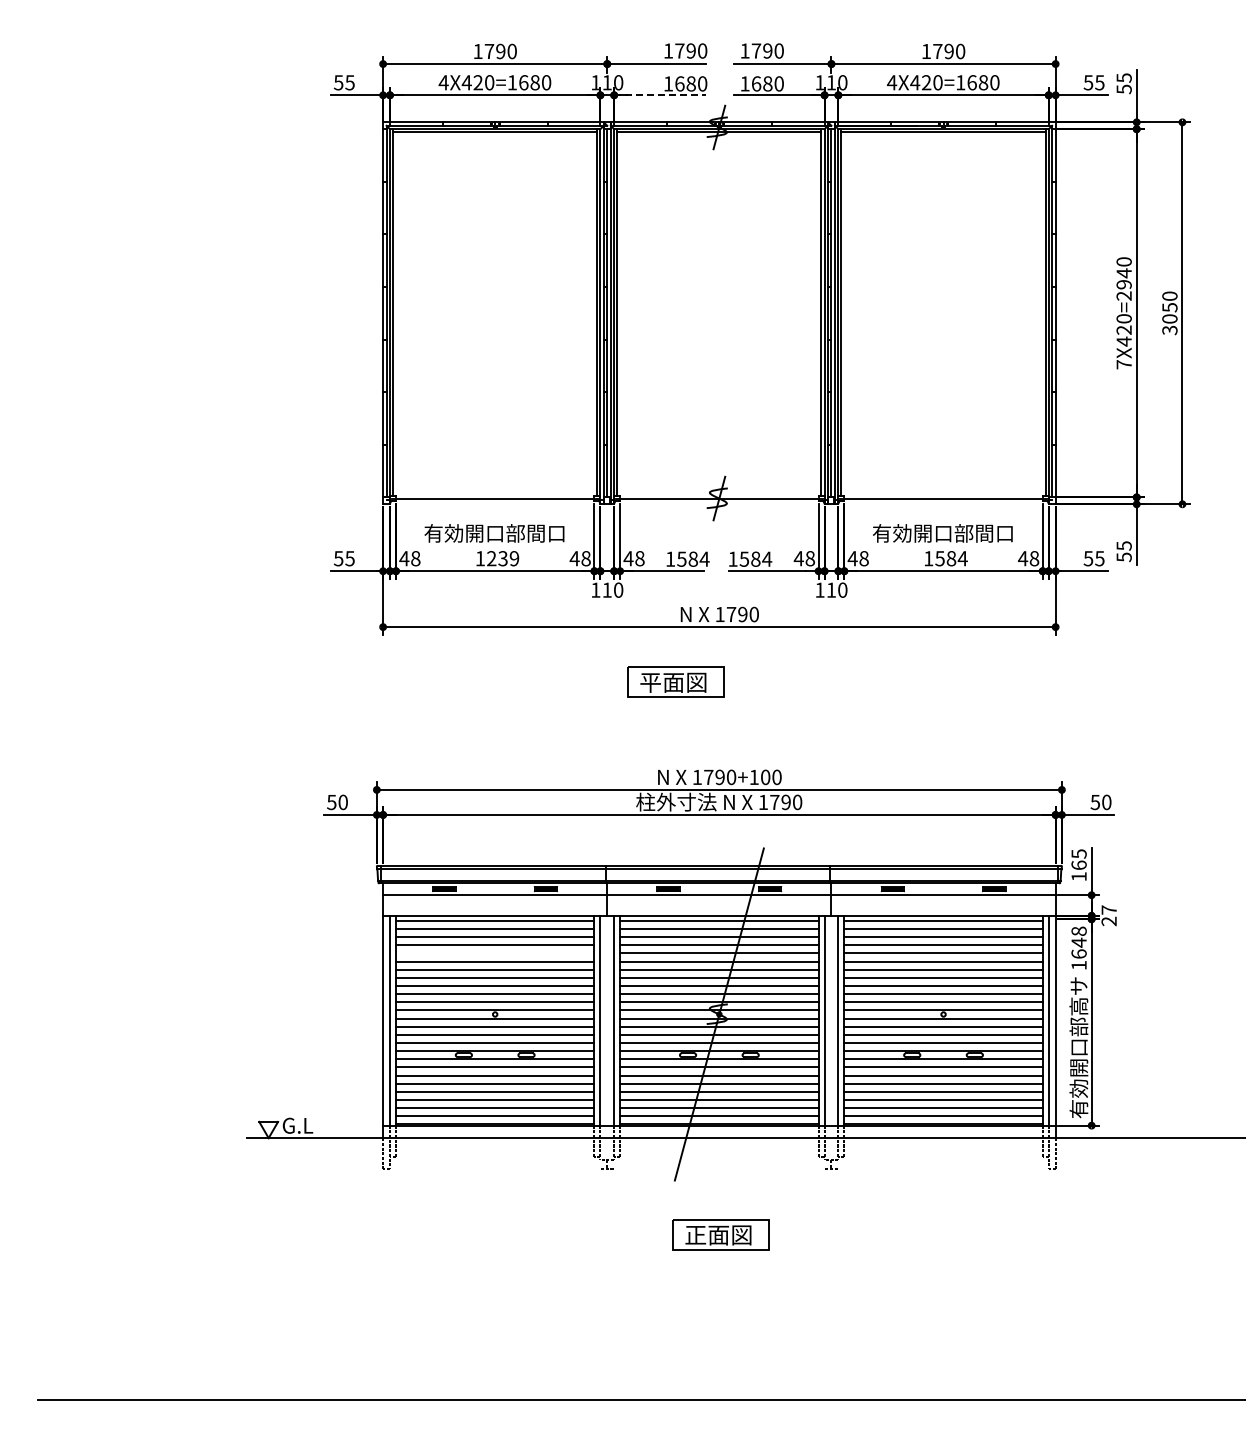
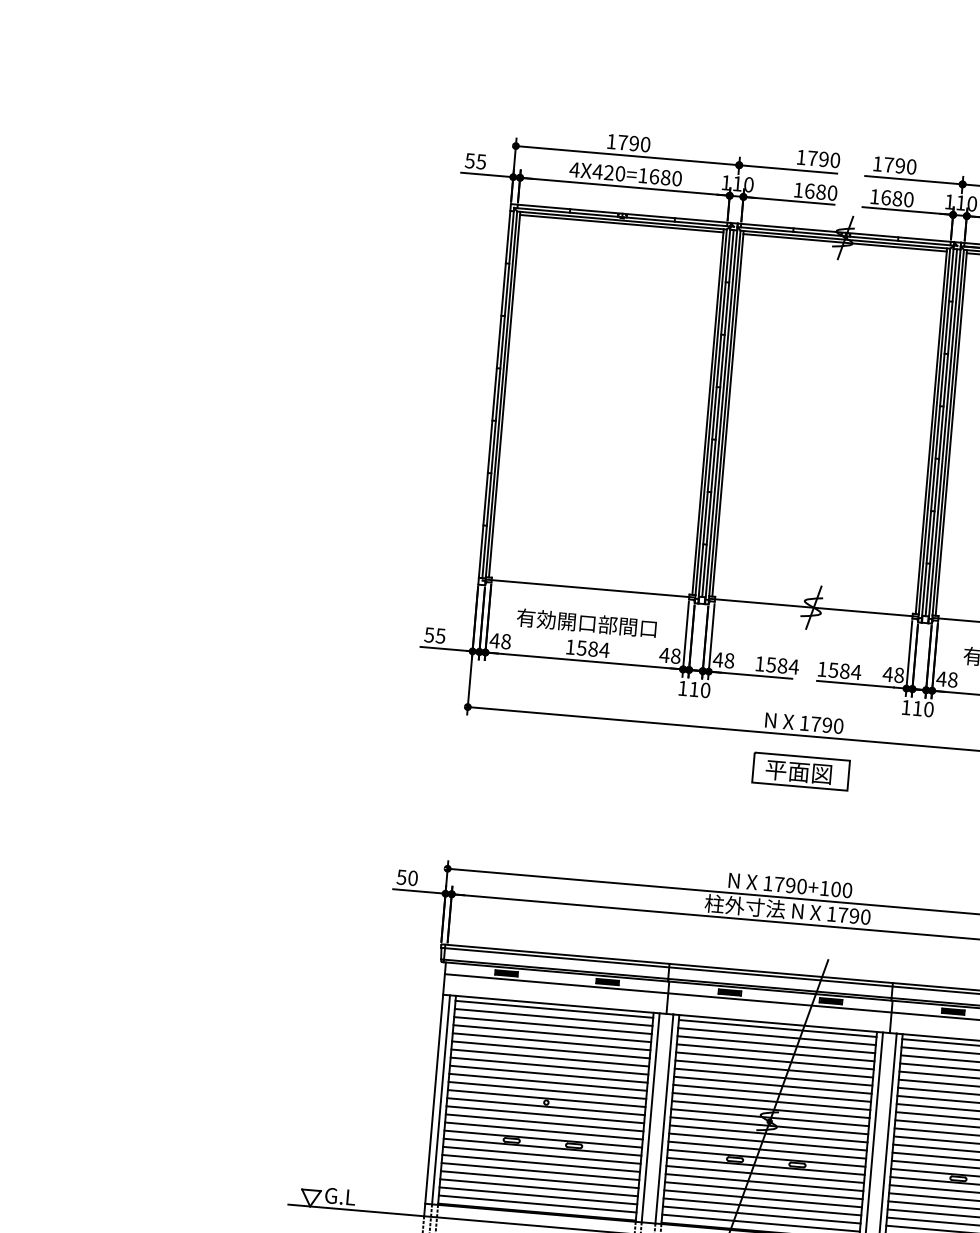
line: (659, 95) -> (788, 201), dashed -> solid
text: (502, 558) -> (592, 648), 1239 -> 1584
part: (675, 681) -> (800, 771), moved
line: (495, 953) -> (551, 1041), added

